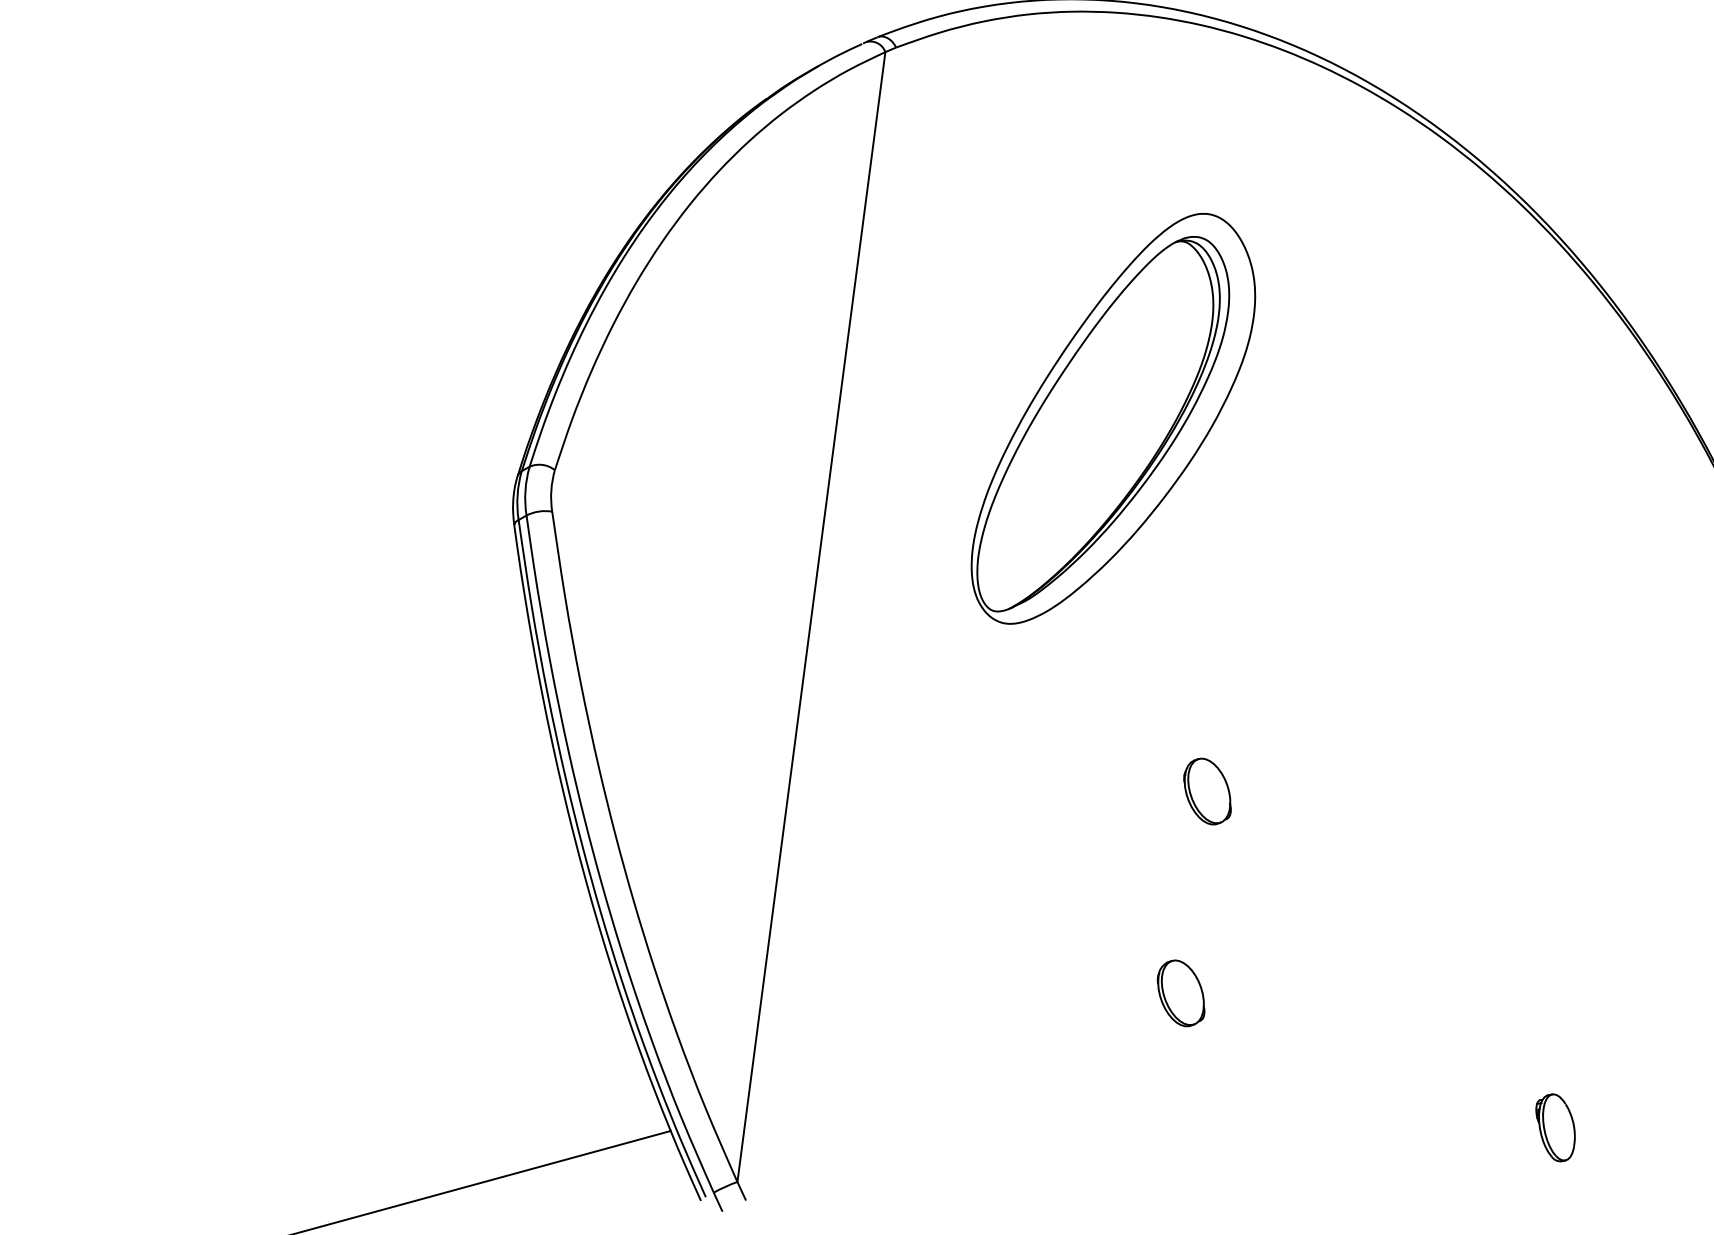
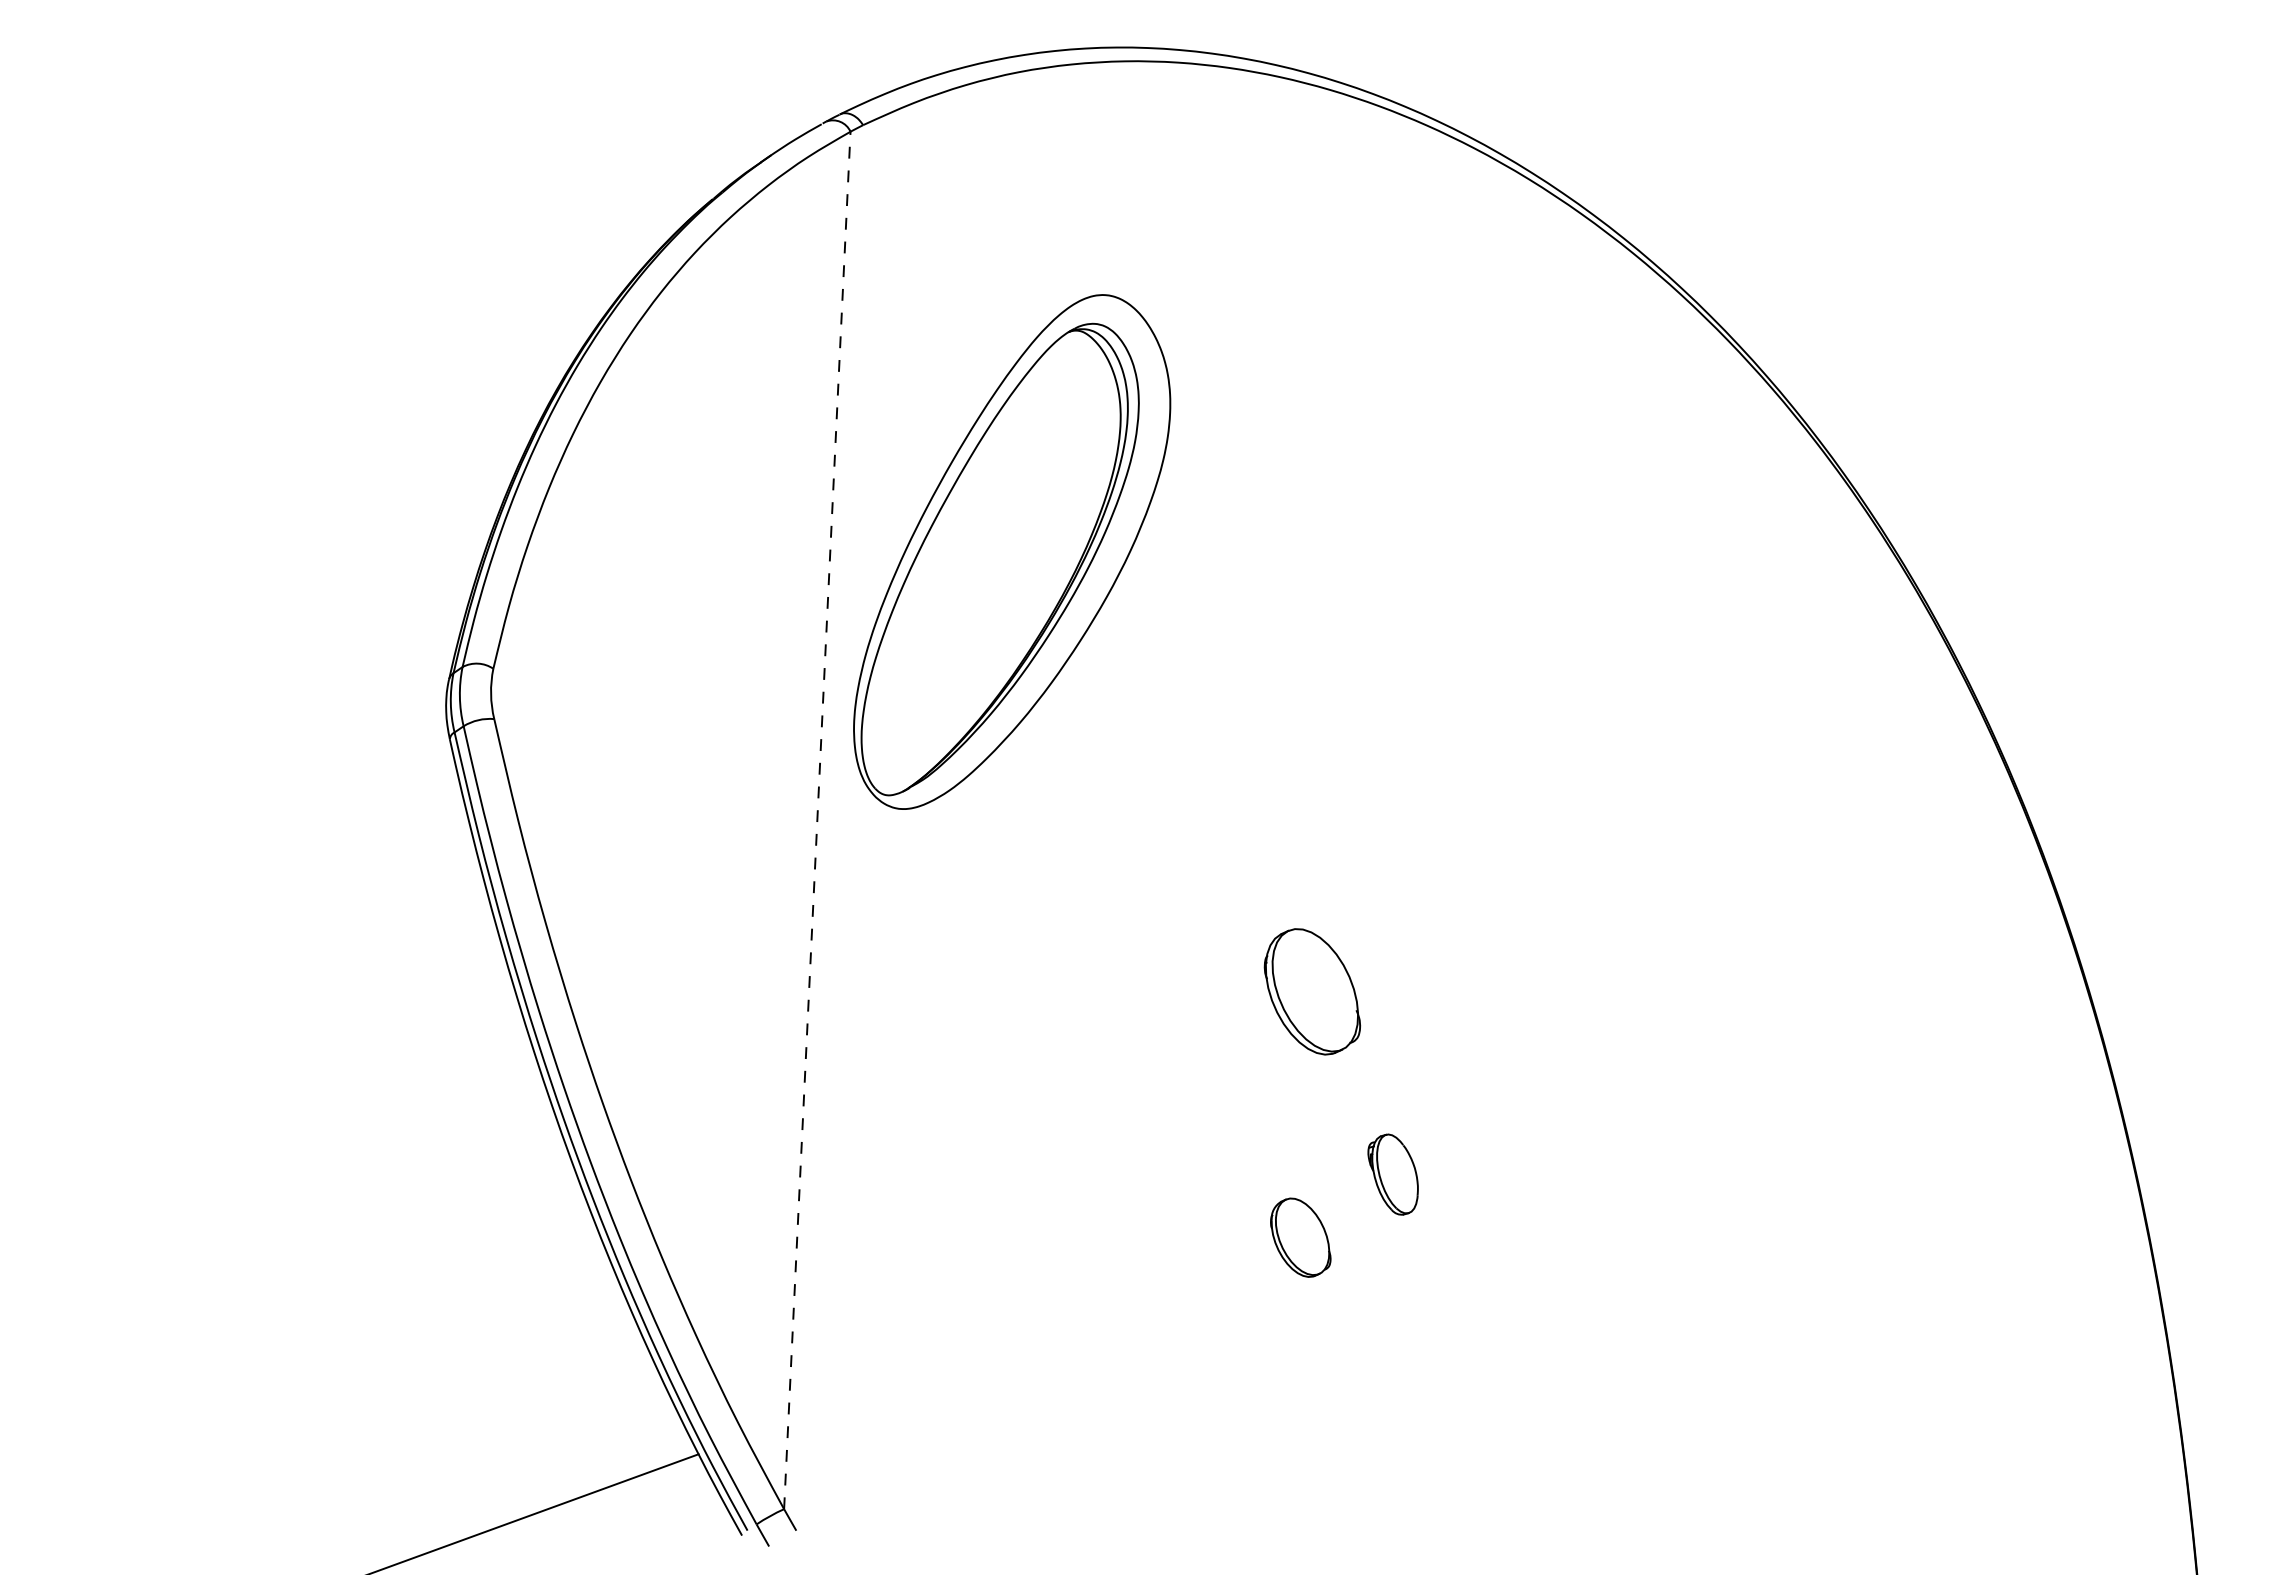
part: (1114, 419) -> (1012, 551), moved
line: (811, 617) -> (817, 820), solid -> dashed
part: (1207, 791) -> (1312, 991), size x1.6
part: (1554, 1127) -> (1392, 1174), moved

